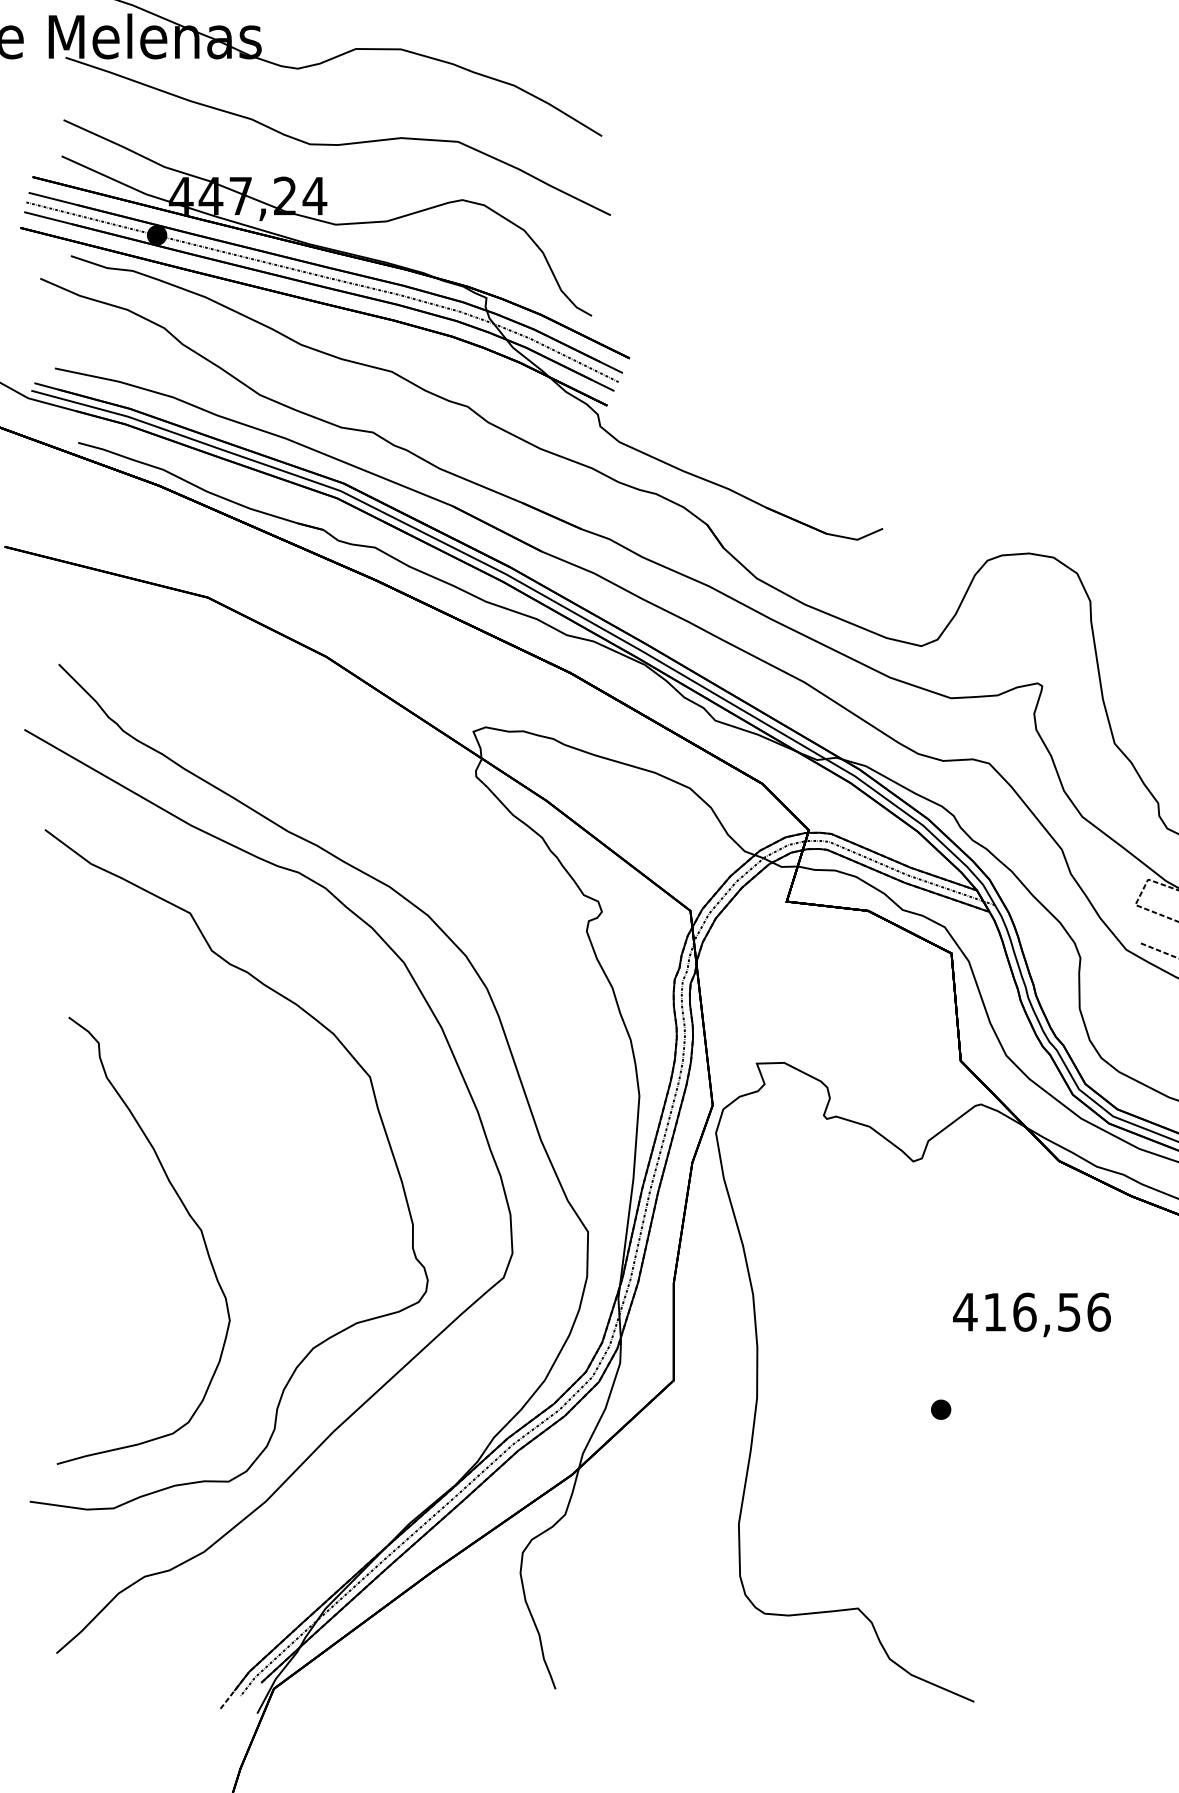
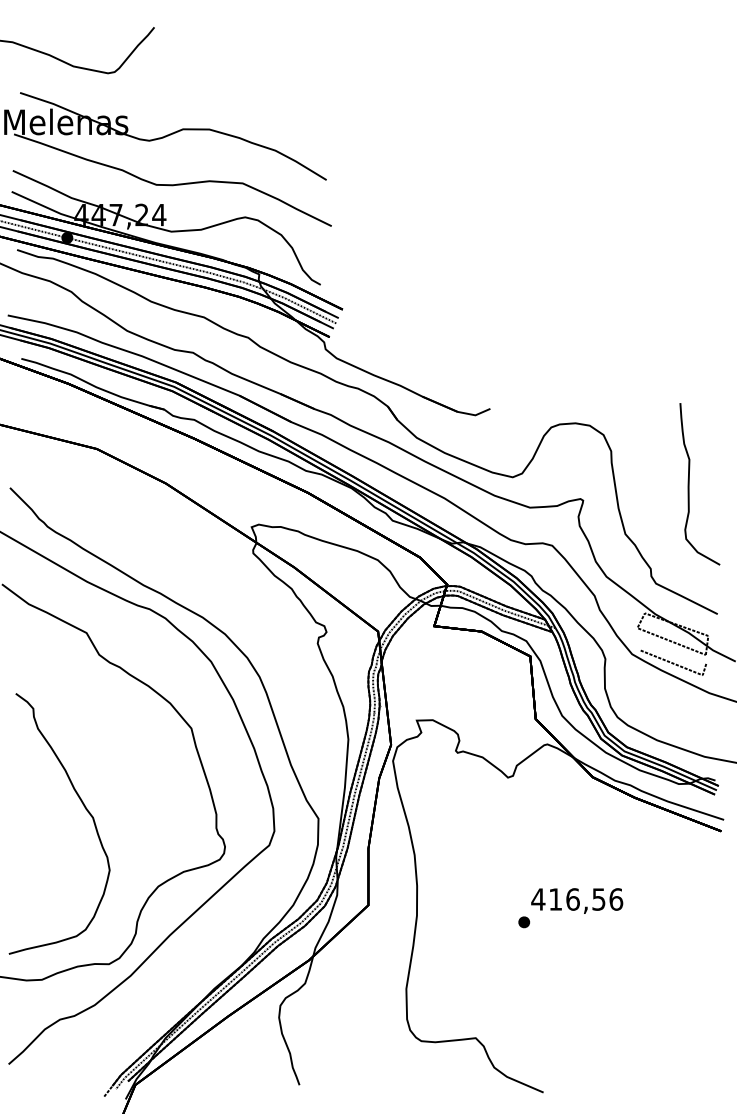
text: (1032, 1313) -> (577, 900), moved

